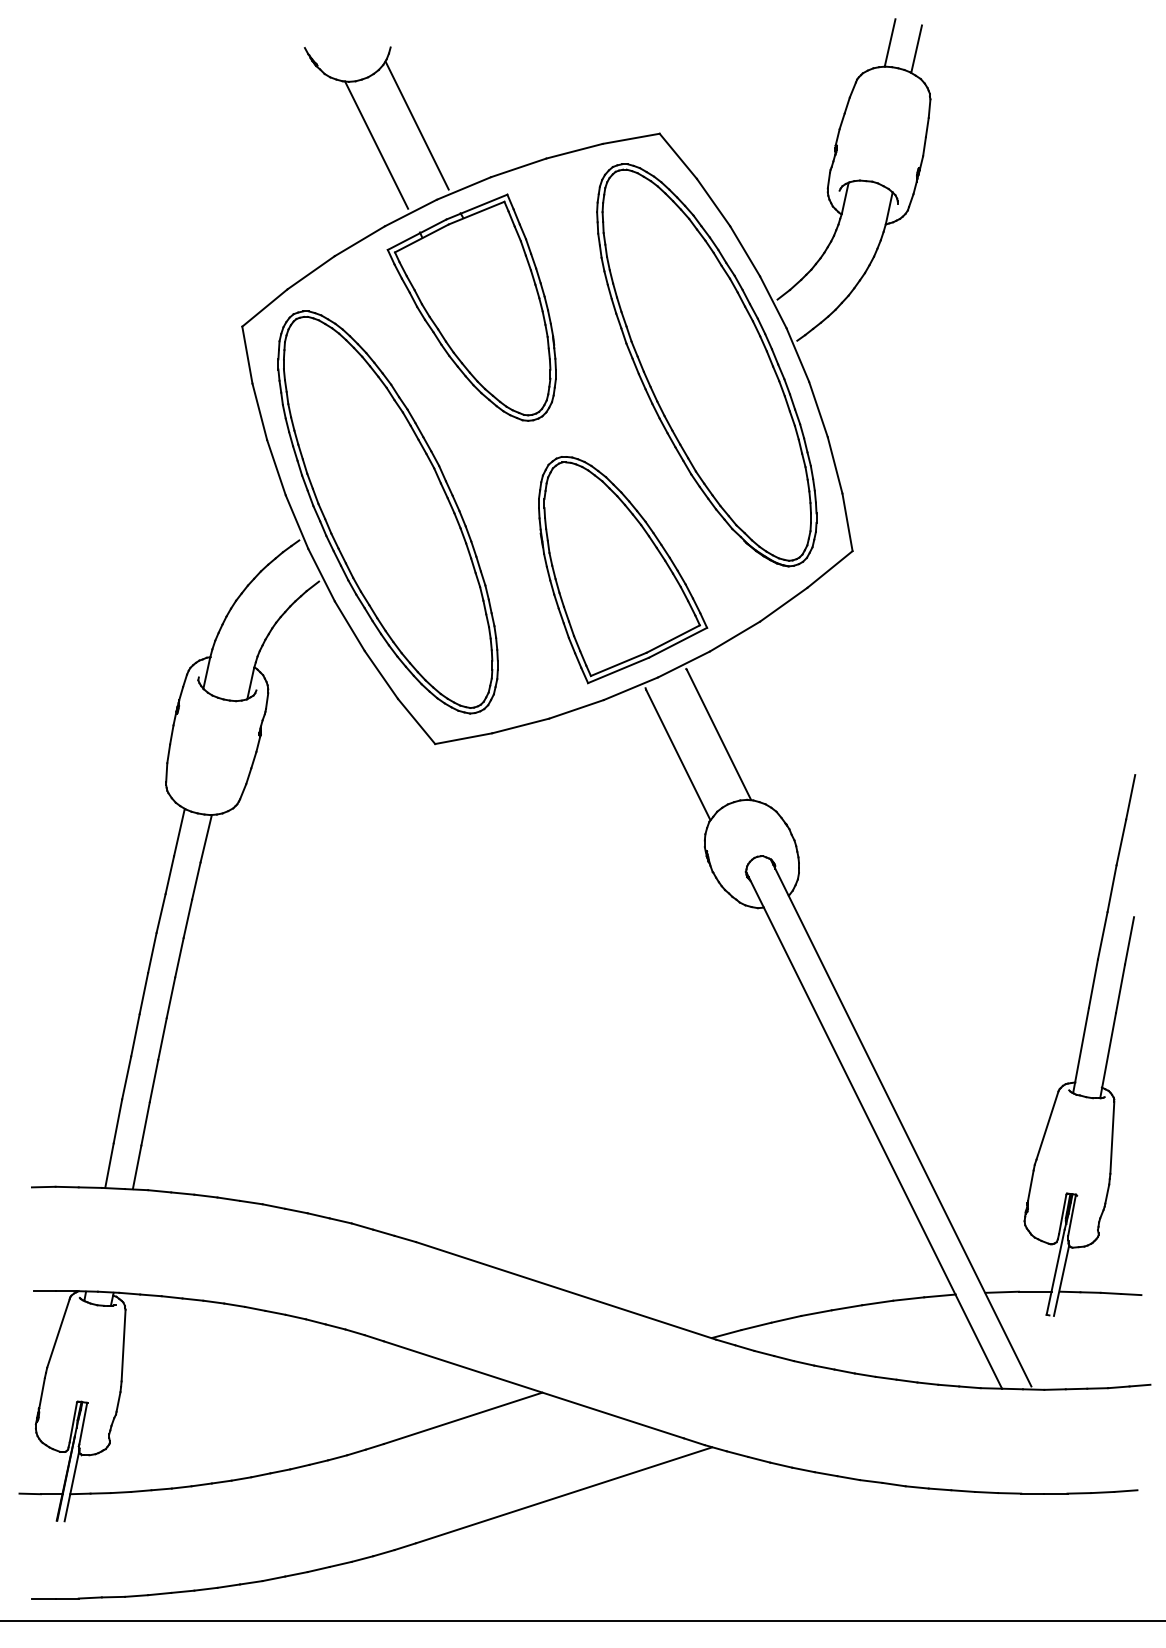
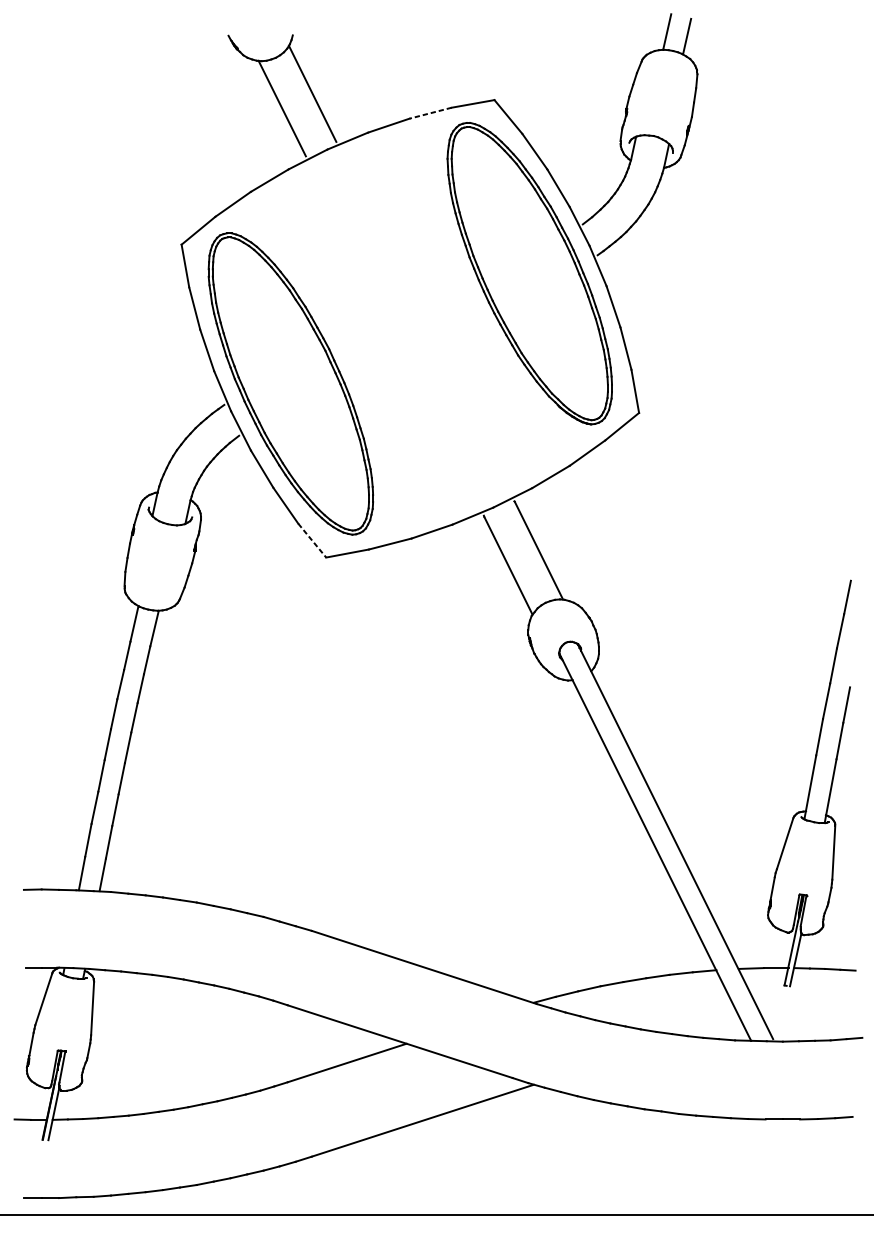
line: (574, 151) -> (430, 113), solid -> dashed
part: (471, 307) -> (353, 230), removed
part: (623, 570) -> (467, 427), removed
line: (416, 721) -> (312, 540), solid -> dashed

